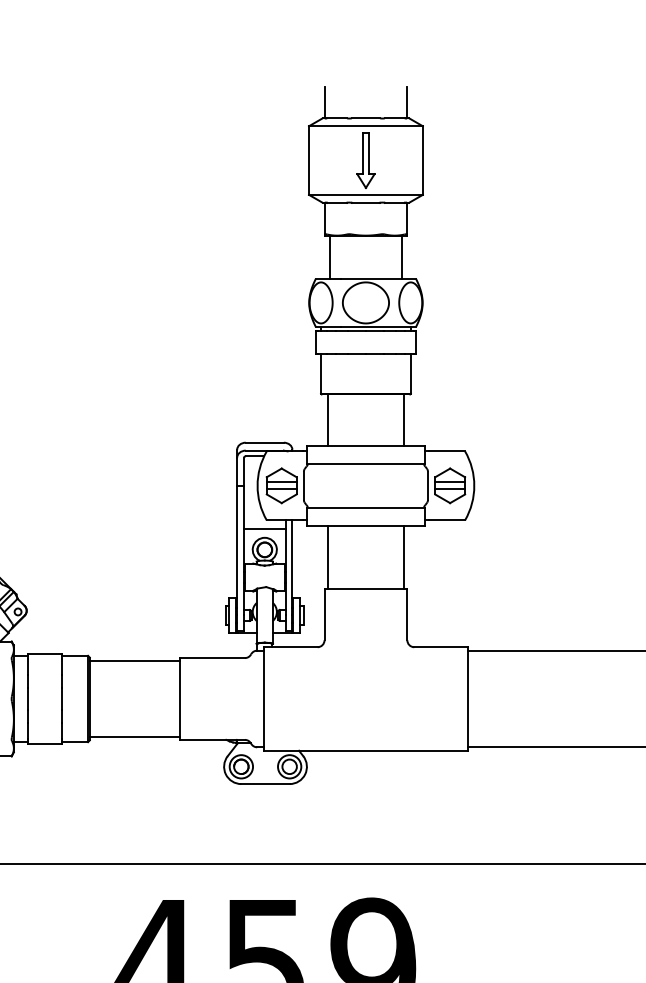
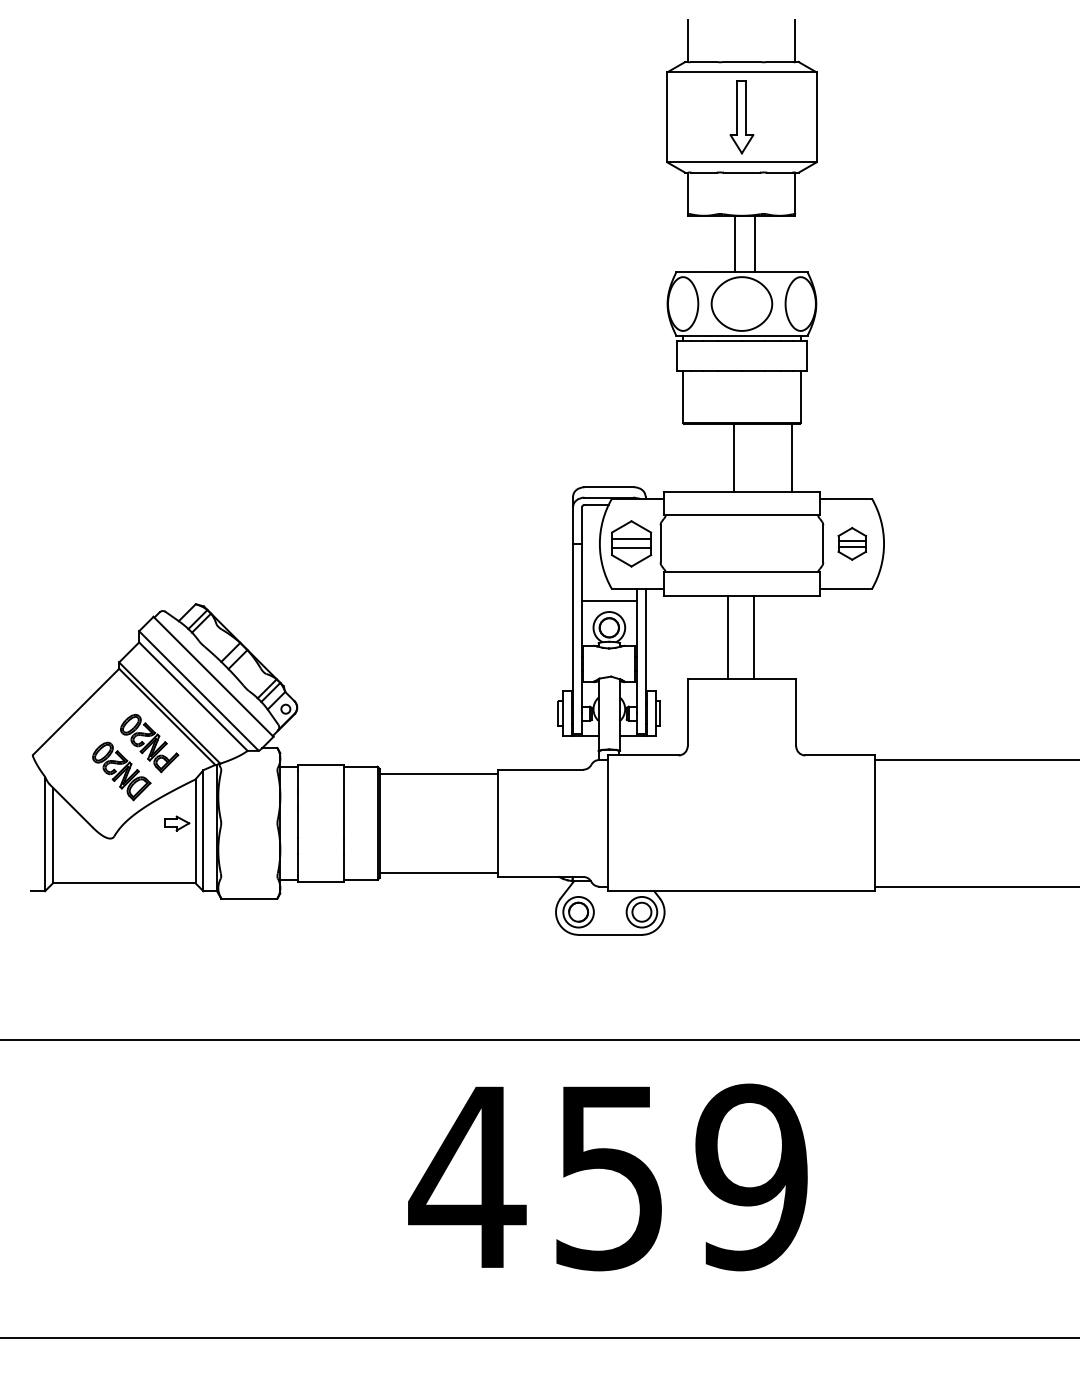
line: (329, 256) -> (734, 243), moved
line: (402, 256) -> (755, 243), moved
line: (328, 419) -> (734, 457), moved
part: (449, 485) -> (851, 543), size x0.7
line: (328, 556) -> (728, 636), moved
line: (403, 556) -> (753, 636), moved

